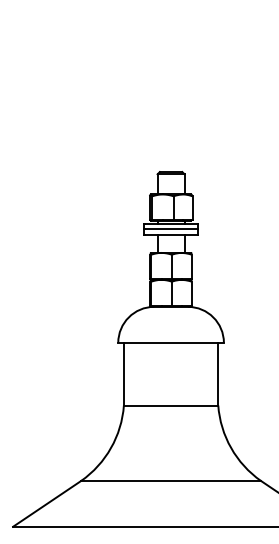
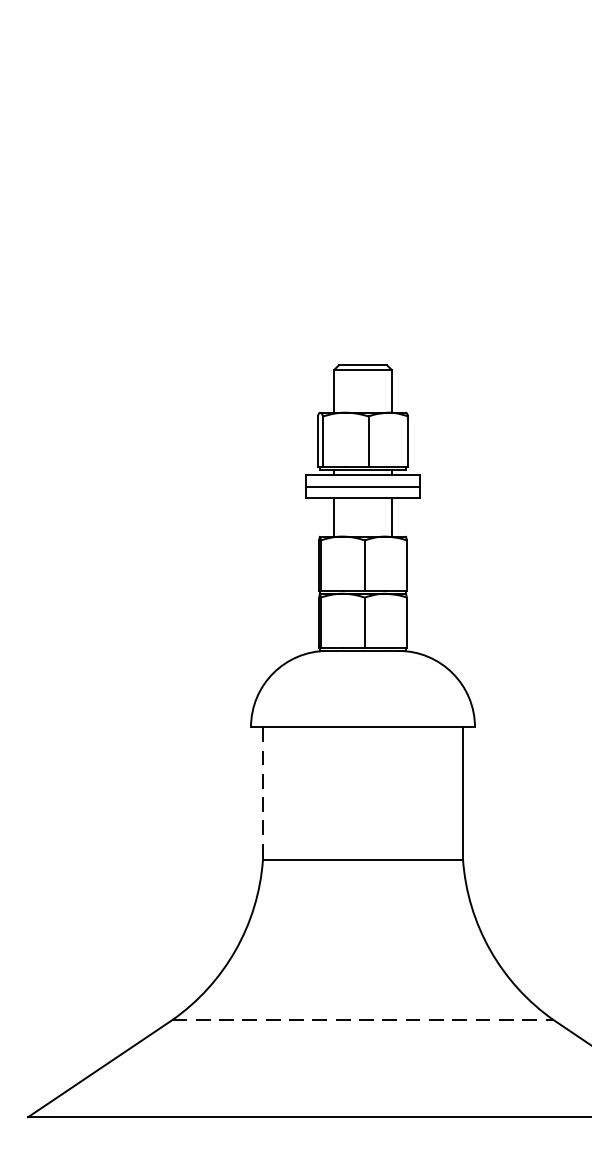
line: (123, 374) -> (262, 794), solid -> dashed
line: (171, 480) -> (363, 1019), solid -> dashed

